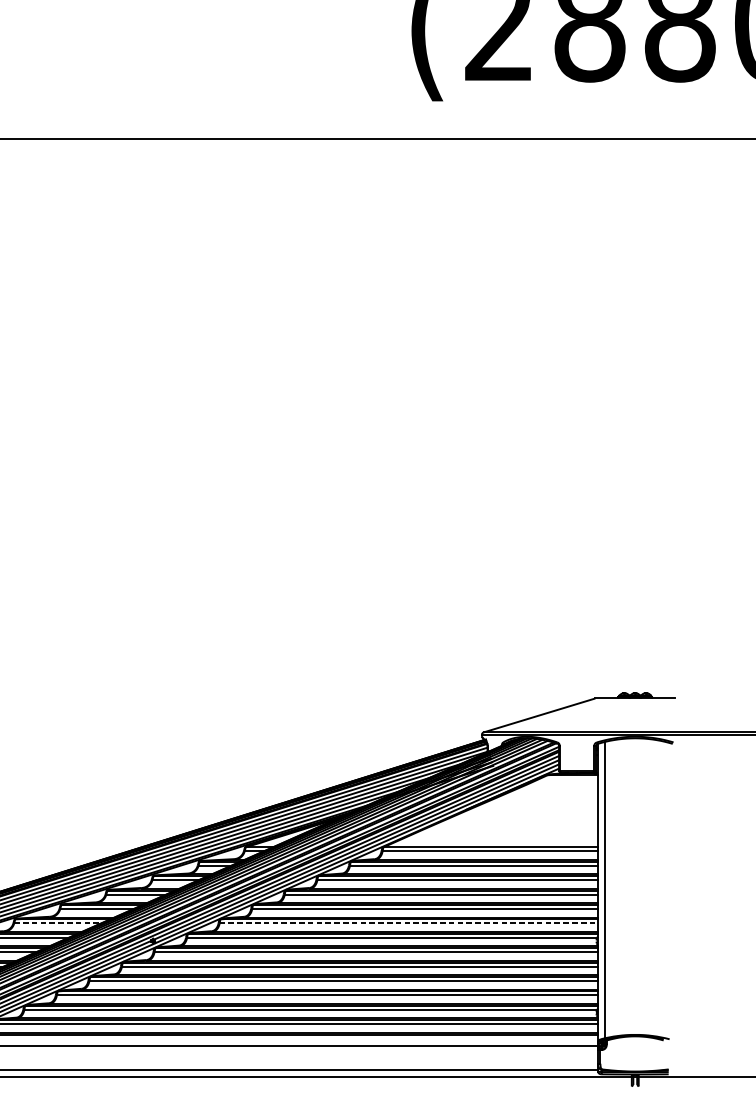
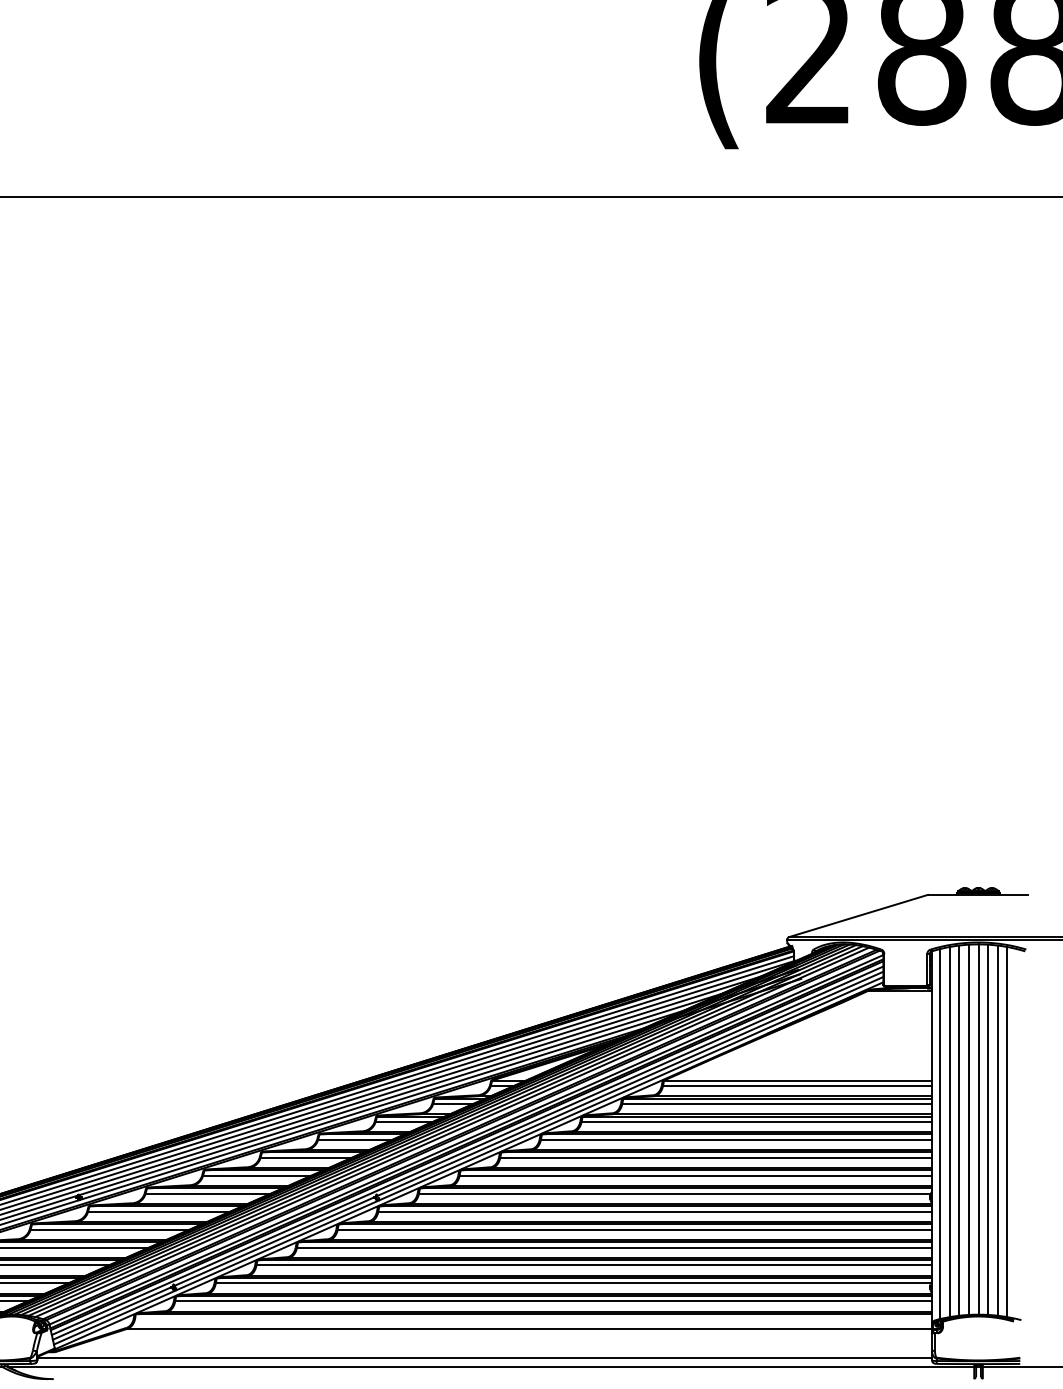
line: (627, 886) -> (968, 1129), added
line: (635, 886) -> (978, 1129), added
line: (643, 886) -> (988, 1129), added
line: (620, 887) -> (959, 1130), added
line: (650, 887) -> (997, 1130), added
line: (612, 888) -> (949, 1132), added
line: (658, 888) -> (1007, 1132), added
line: (57, 923) -> (257, 1175), dashed -> solid
line: (409, 923) -> (696, 1175), dashed -> solid

